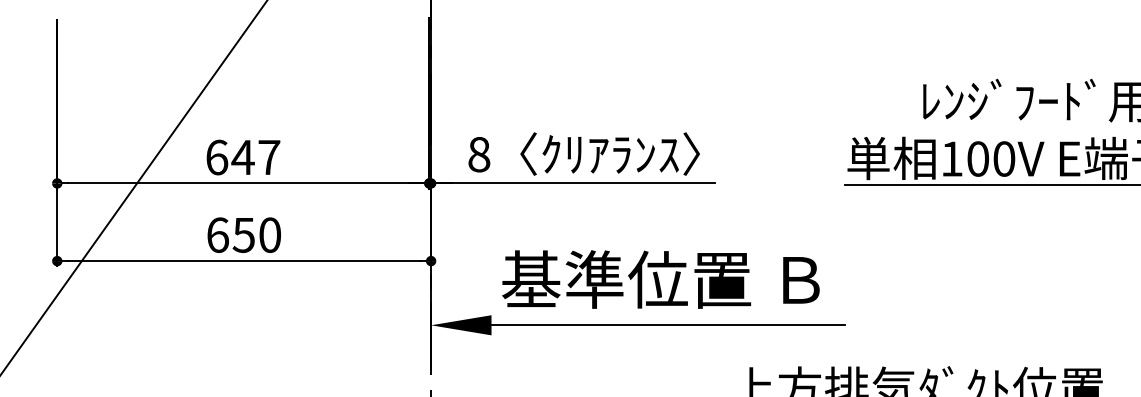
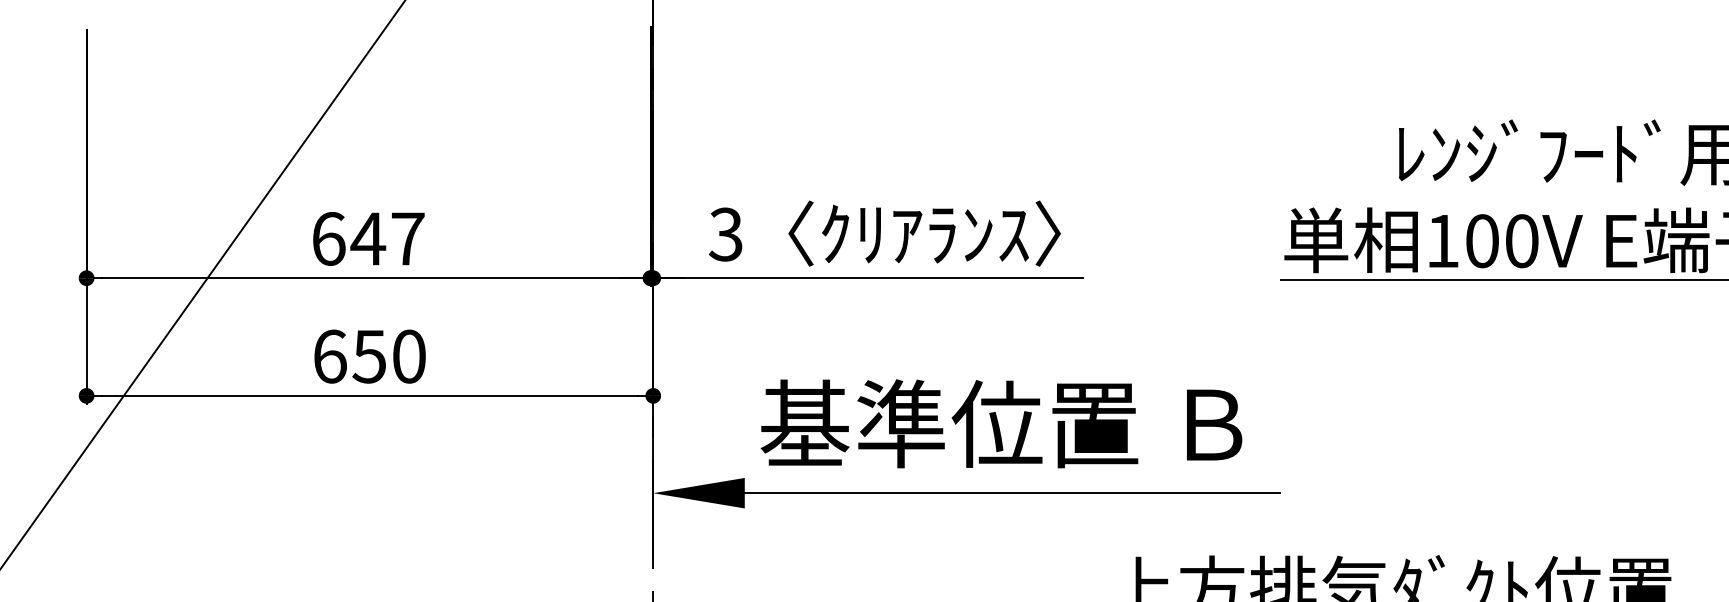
text: (479, 154) -> (726, 234), 8 -> 3

